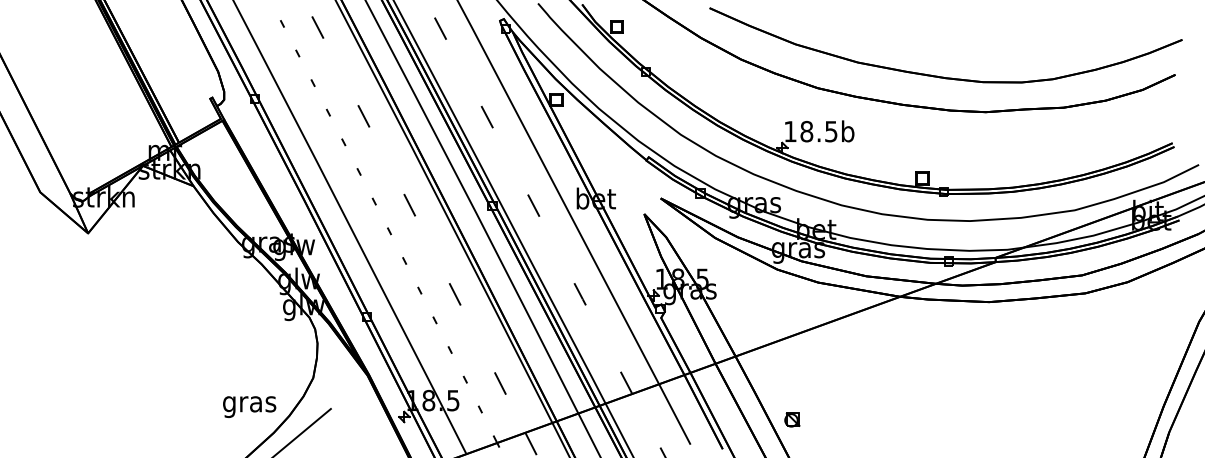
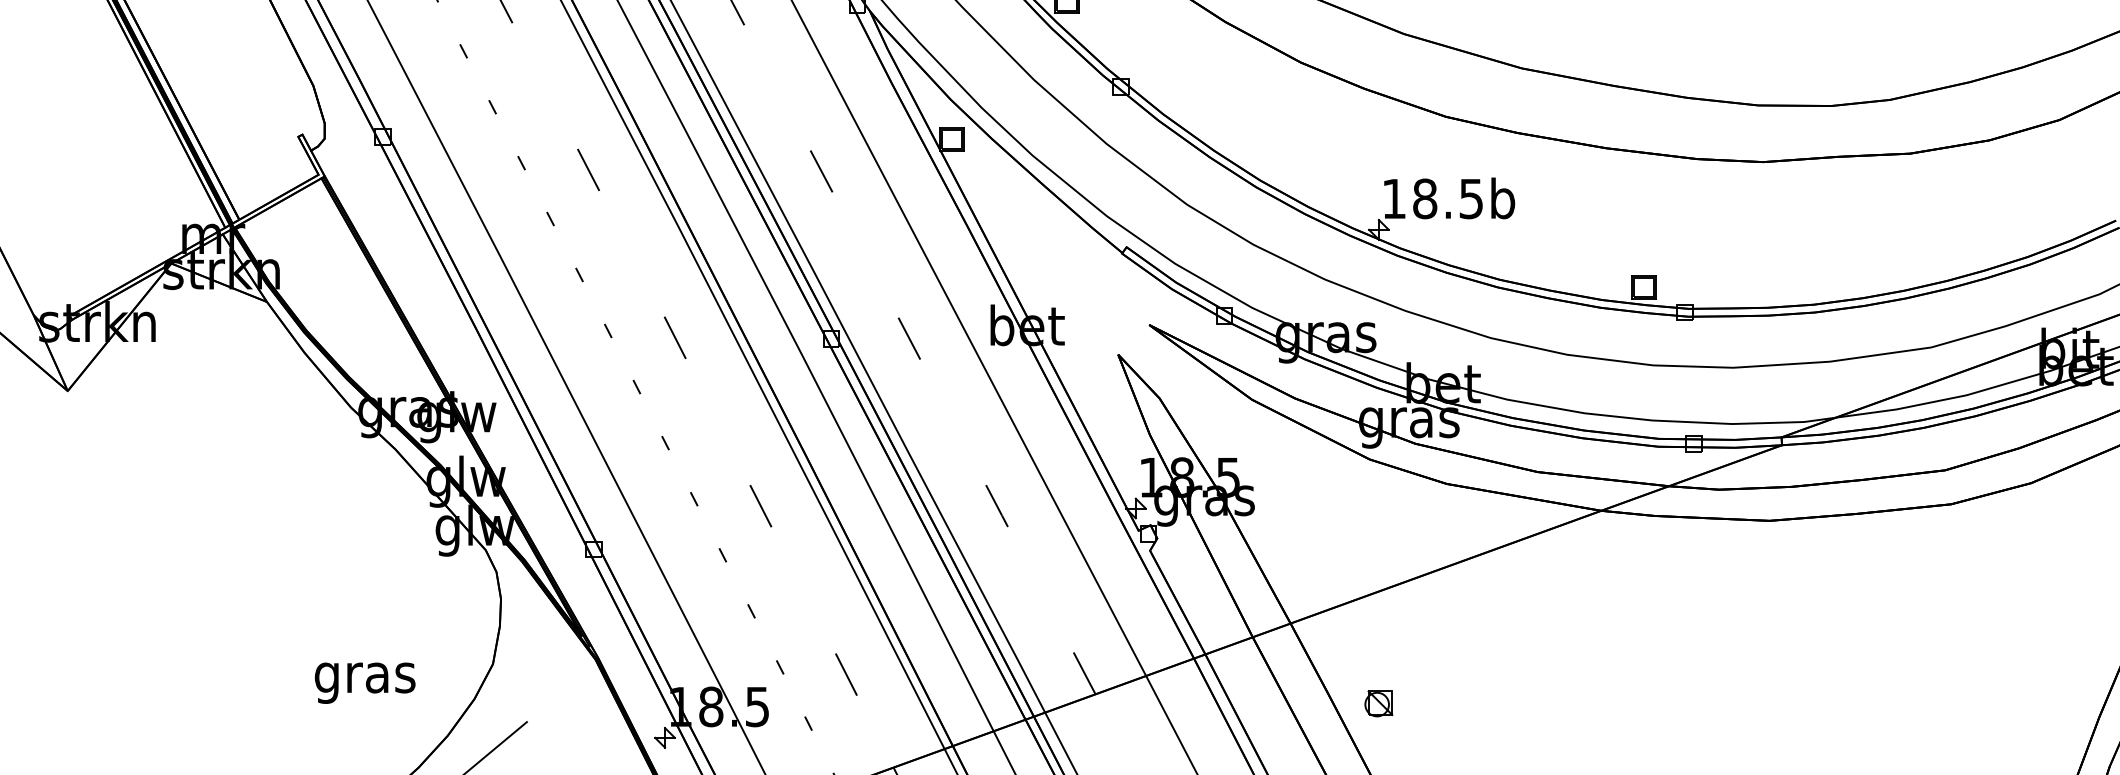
text: (249, 406) -> (364, 682), moved
part: (792, 419) -> (1379, 702), moved

